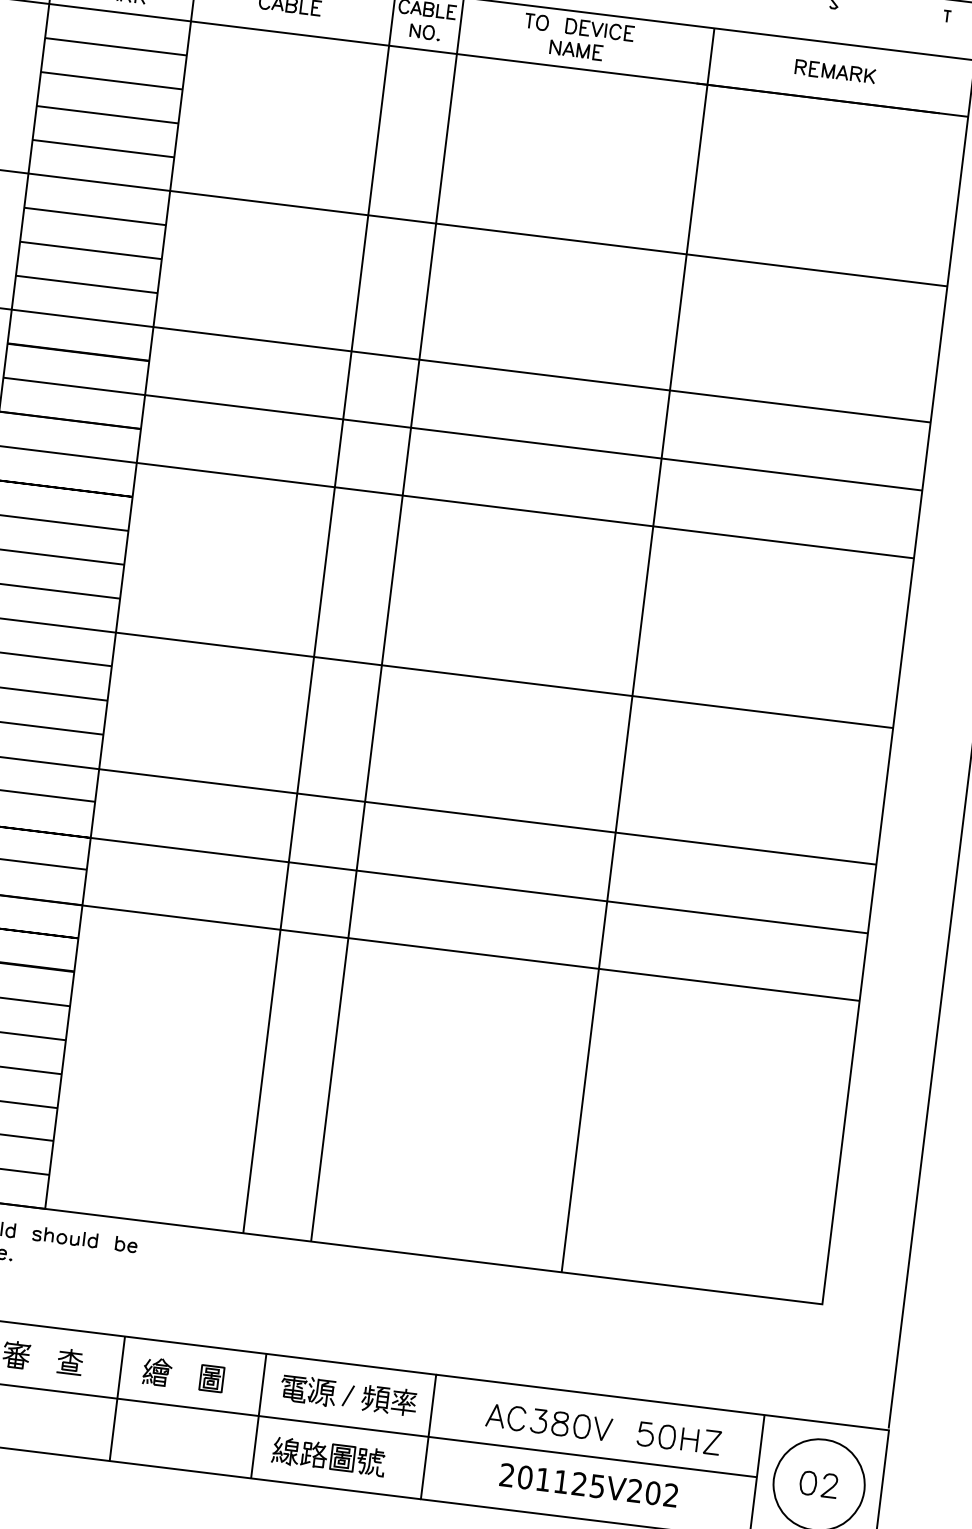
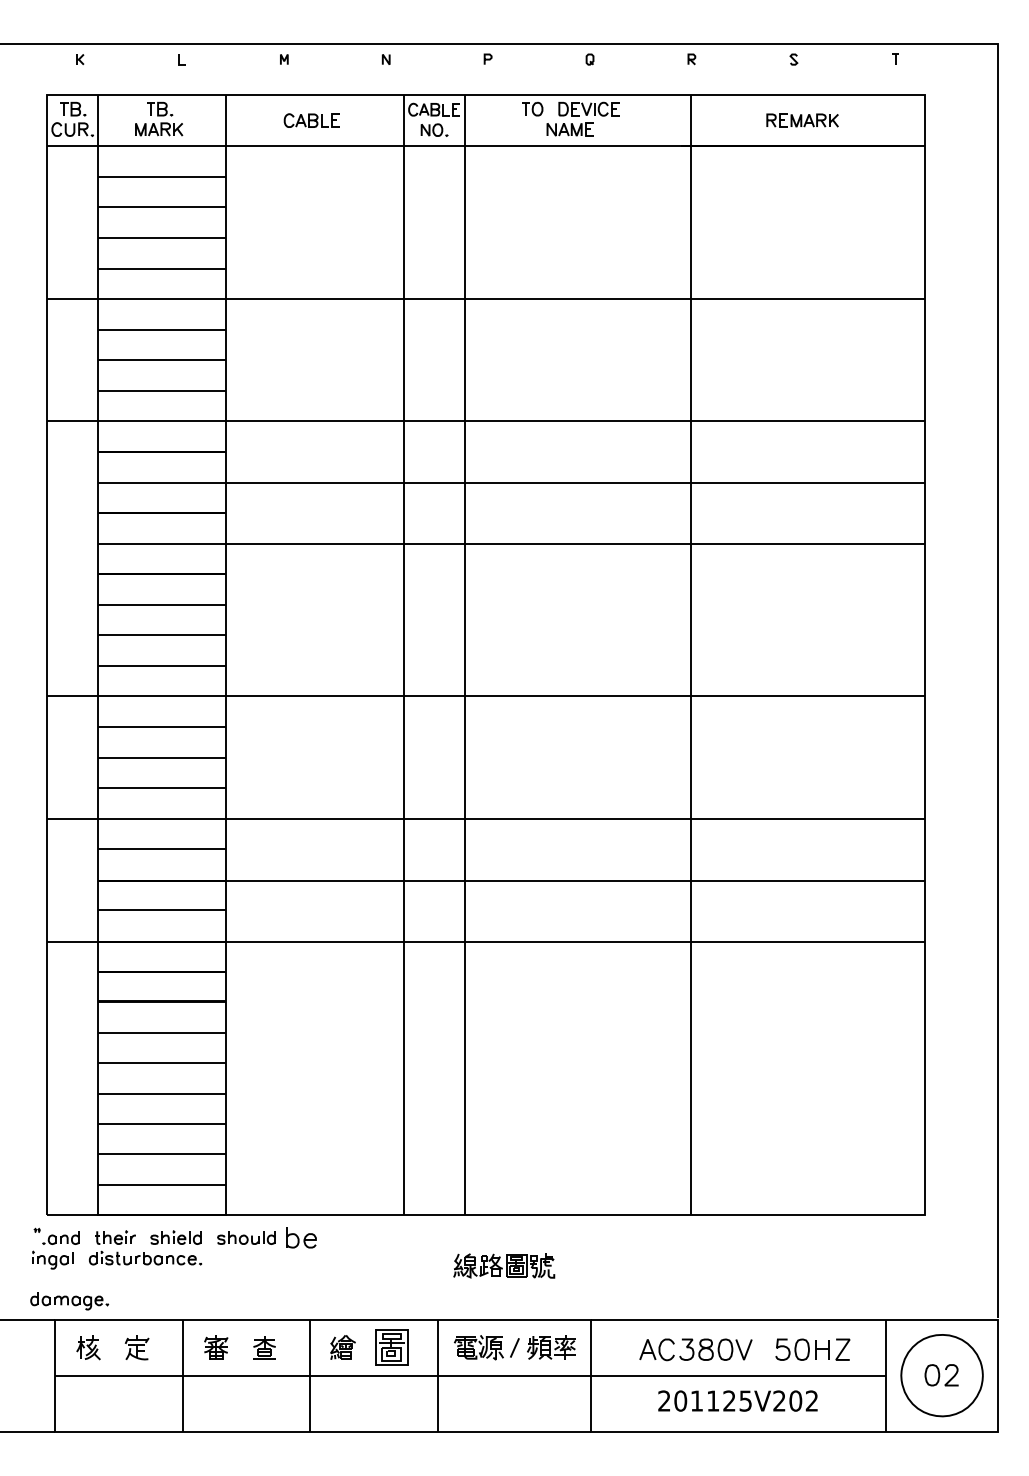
part: (126, 1244) -> (301, 1237), size x1.6
part: (211, 1378) -> (391, 1347), size x1.6
part: (329, 1456) -> (504, 1265), moved

